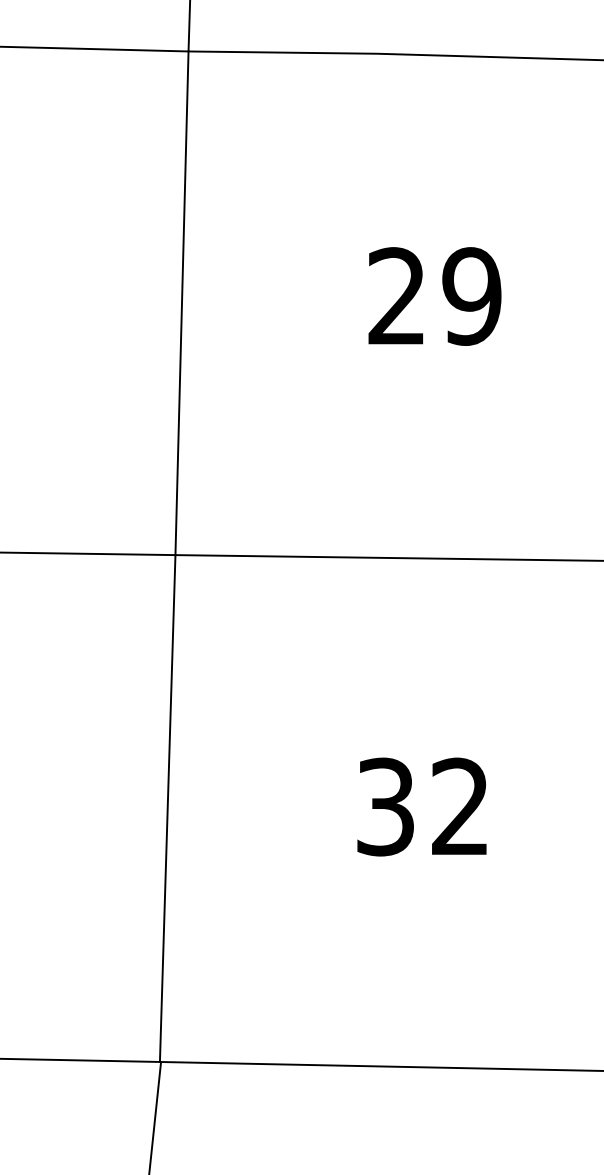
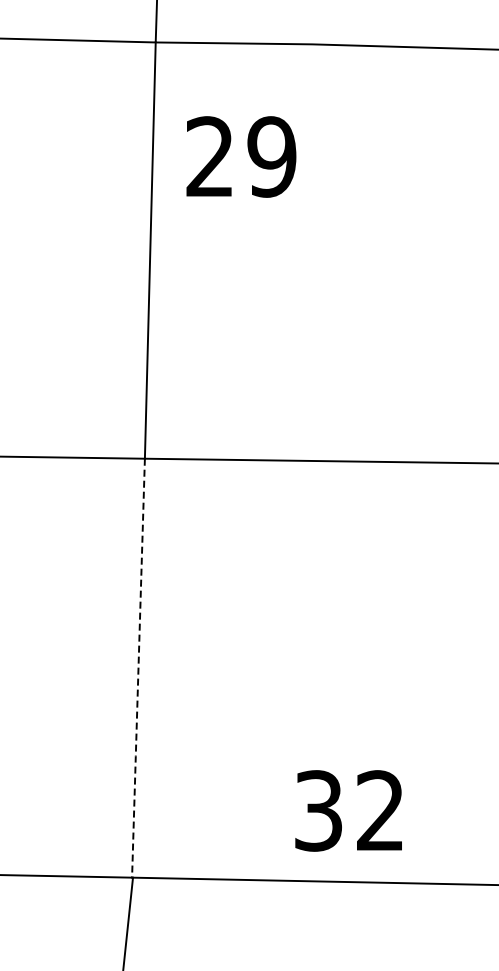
text: (435, 295) -> (241, 156), moved
text: (421, 806) -> (348, 810), moved
line: (167, 808) -> (138, 668), solid -> dashed

